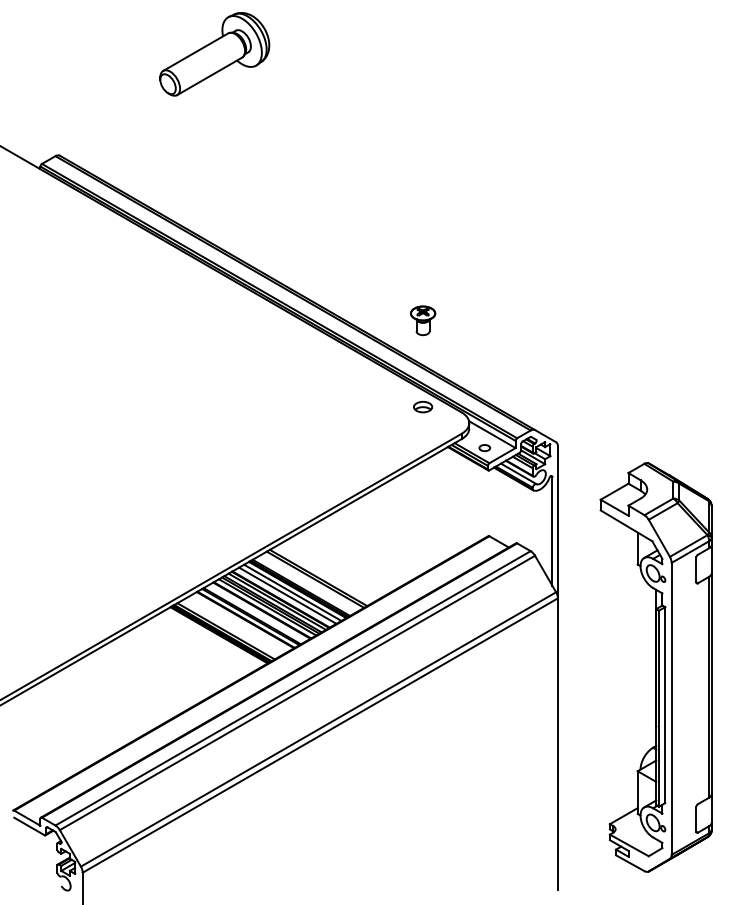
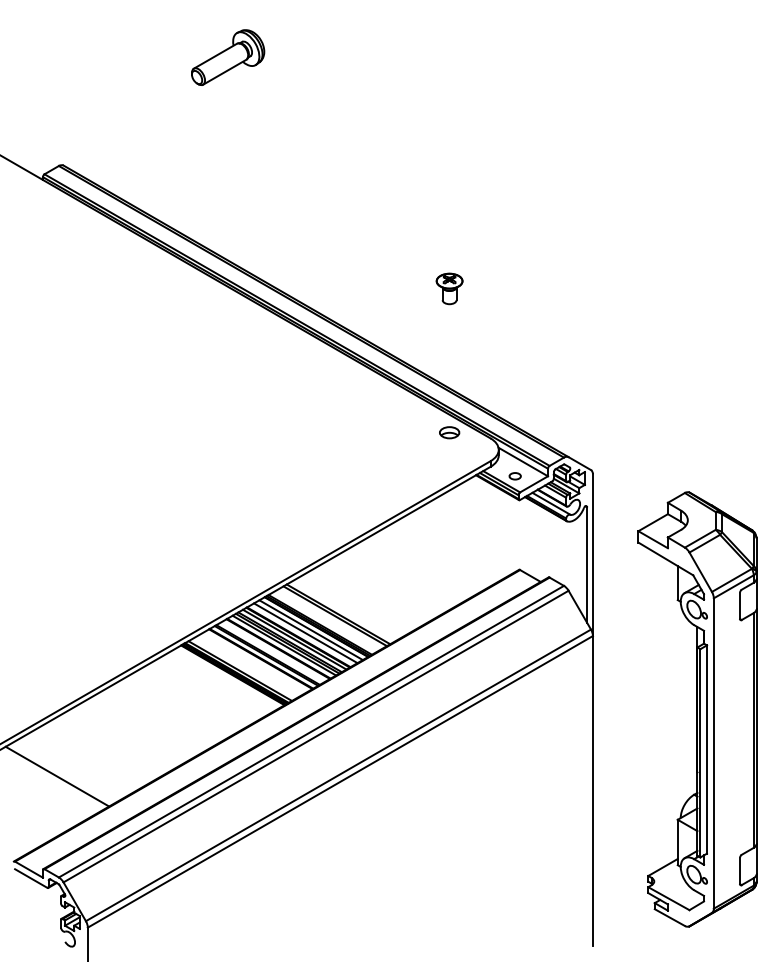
part: (214, 53) -> (227, 56), size x0.62
part: (423, 320) -> (450, 288), moved
line: (53, 730) -> (56, 776), added

